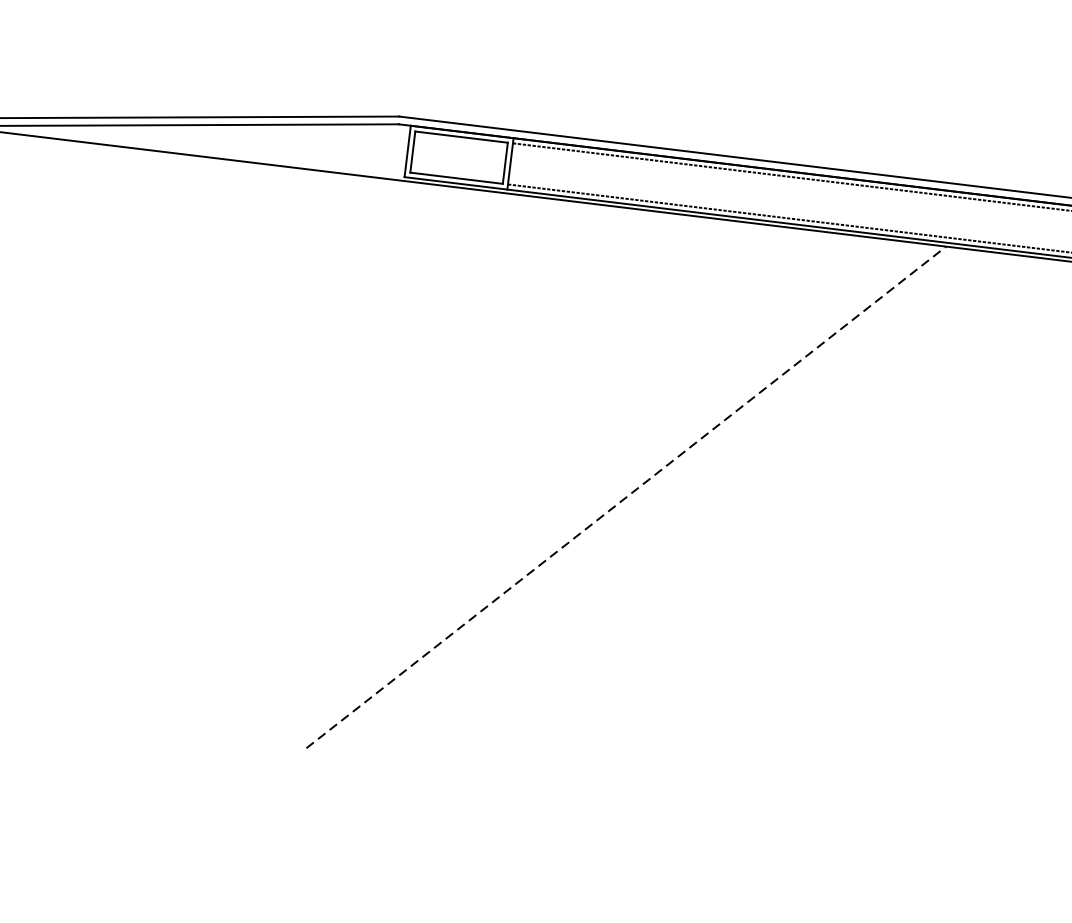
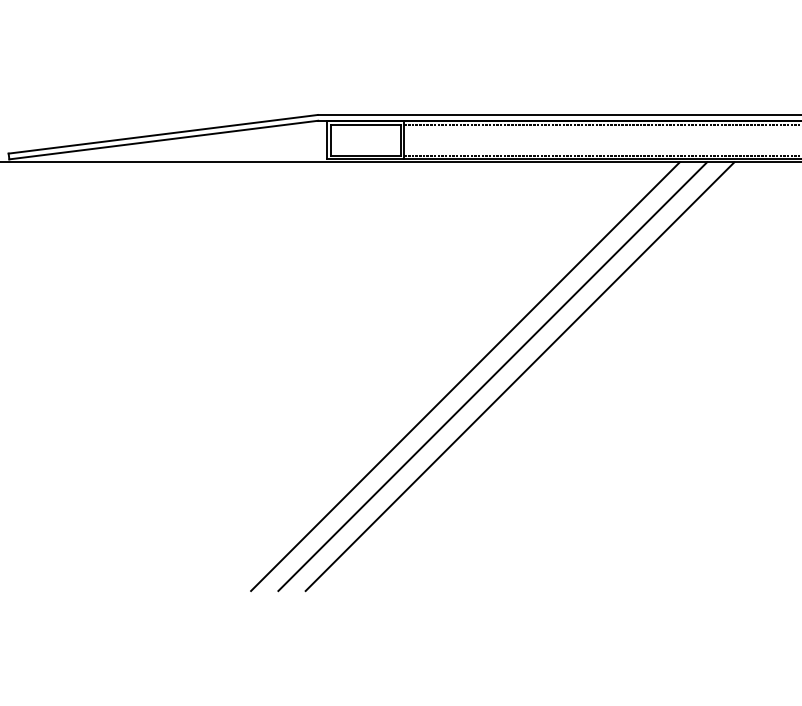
line: (553, 488) -> (465, 376), added
line: (589, 492) -> (492, 376), added
line: (626, 497) -> (520, 376), dashed -> solid

